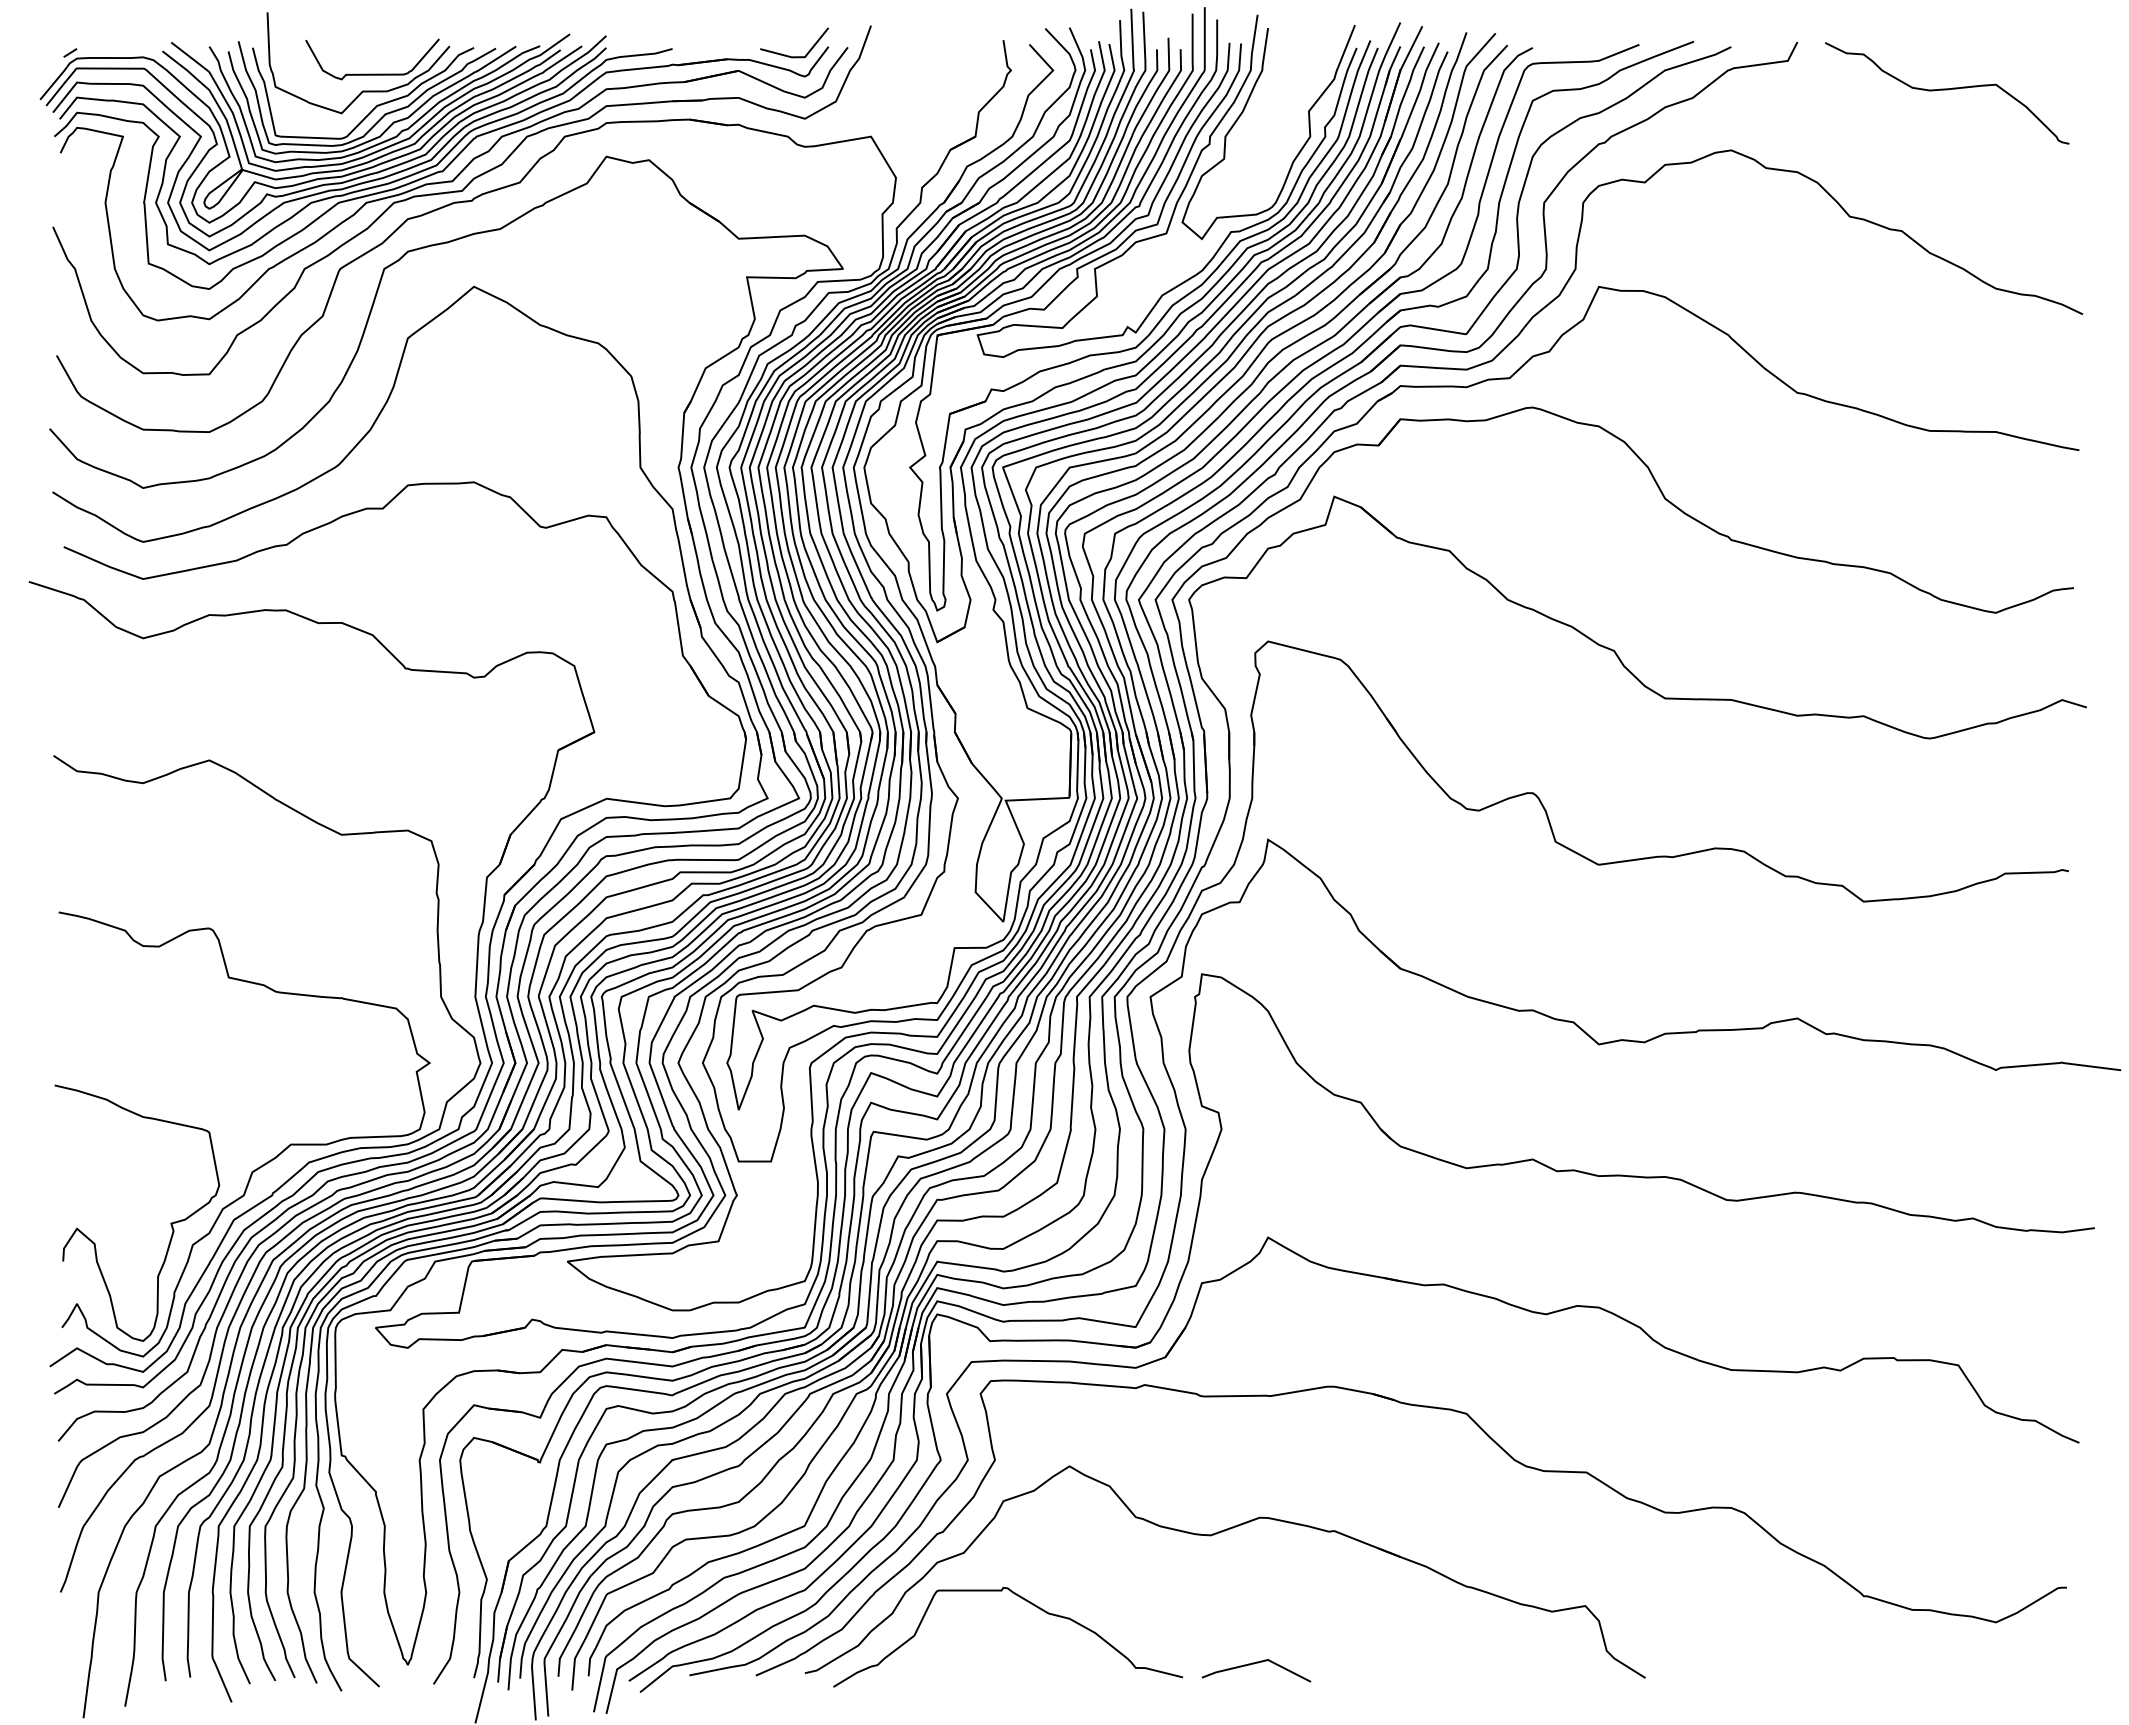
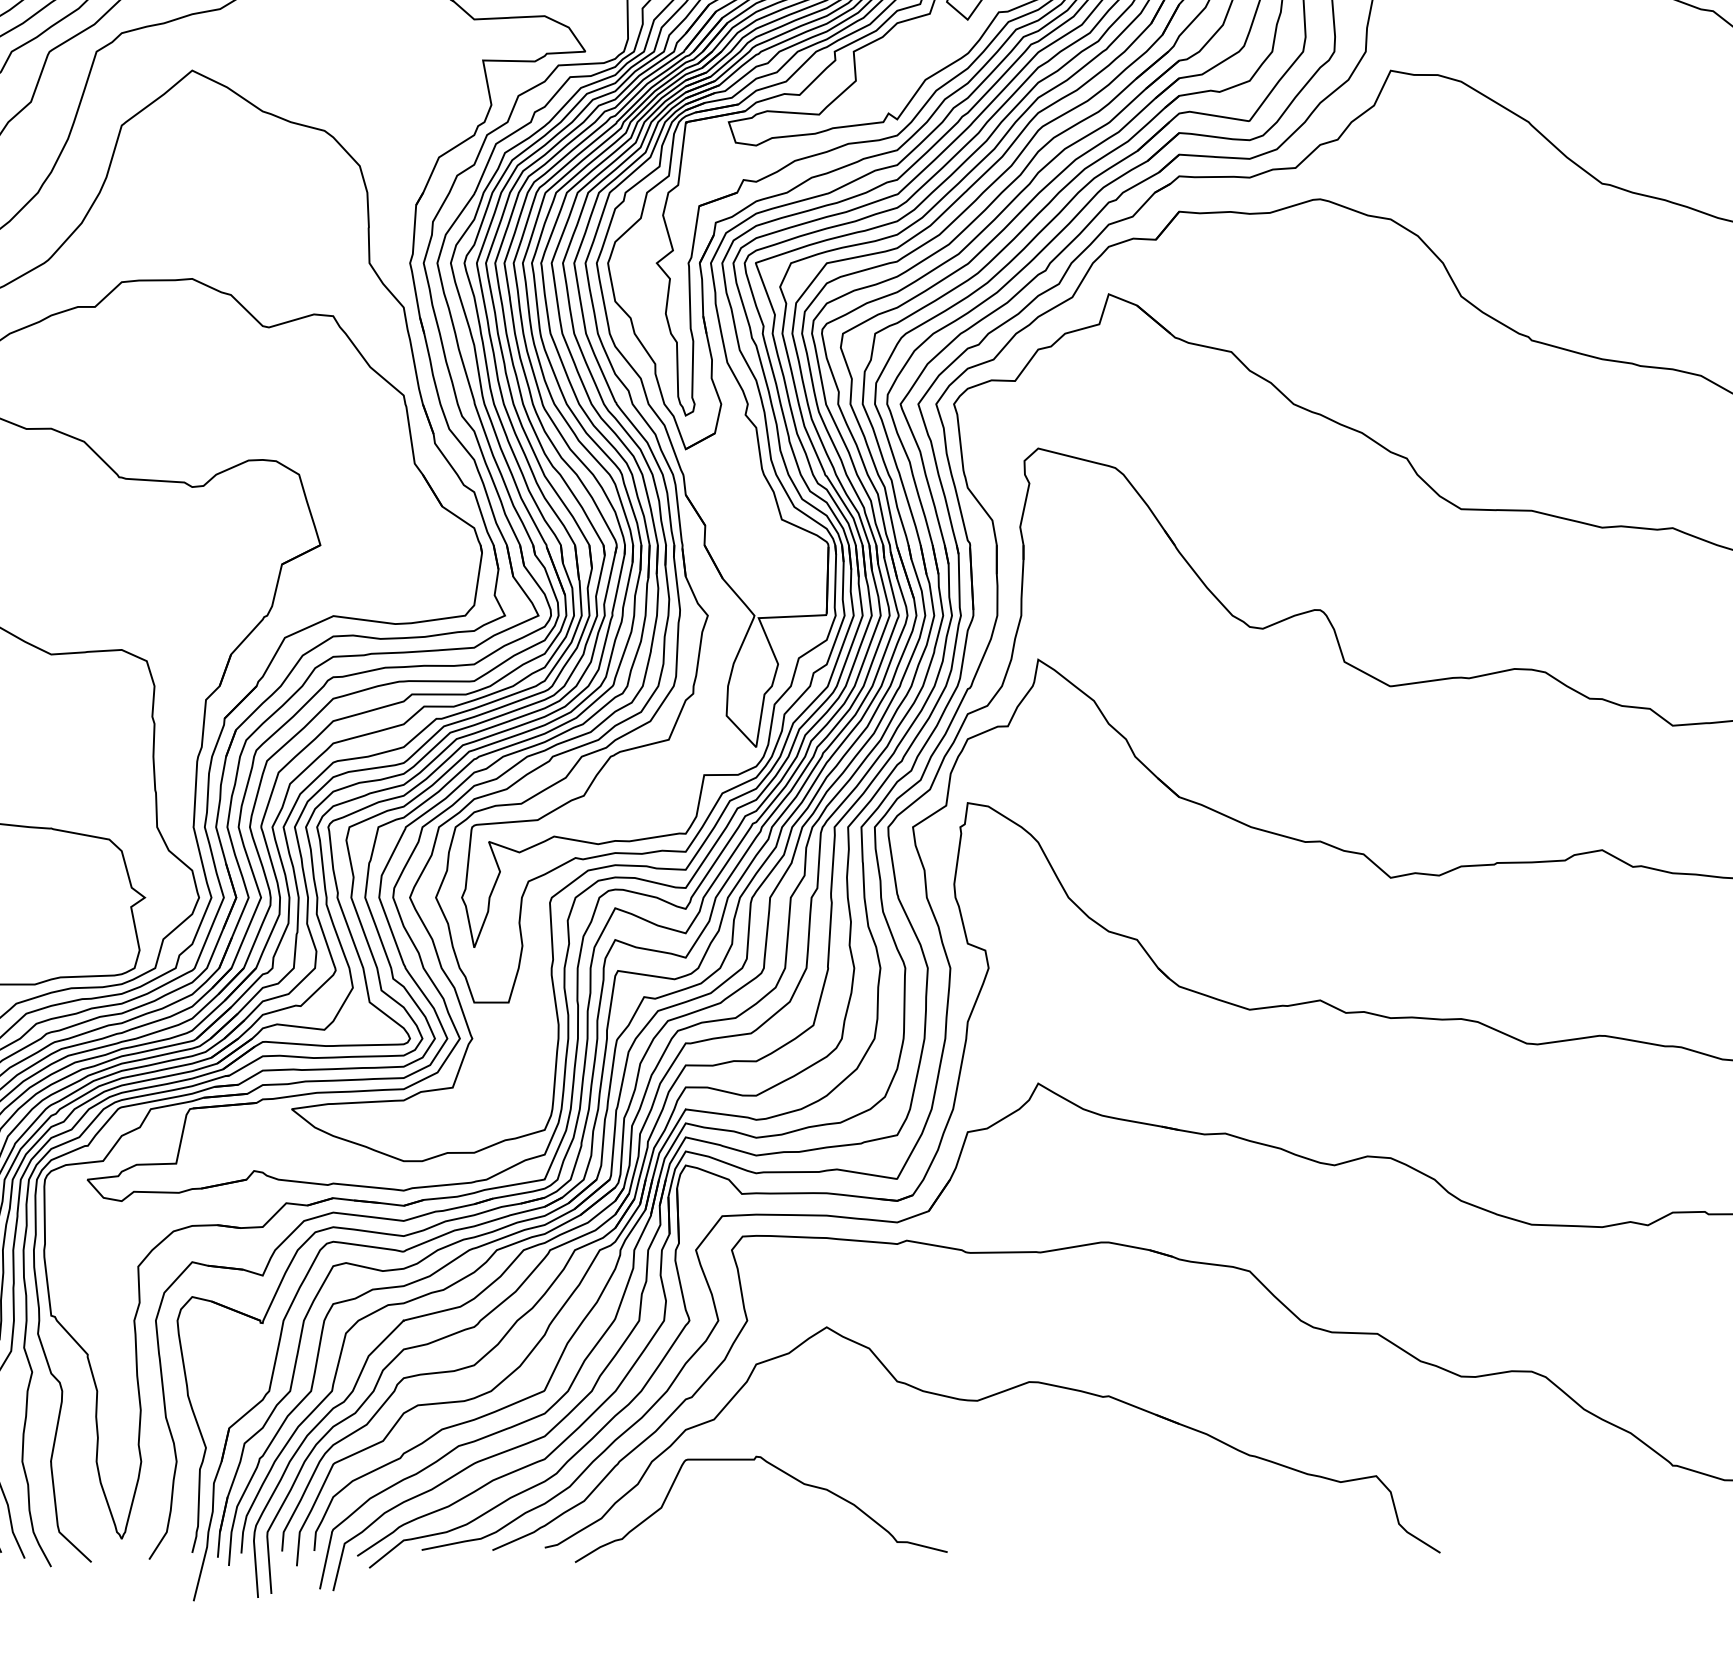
curve: (1254, 1664) -> (1023, 1538), removed

